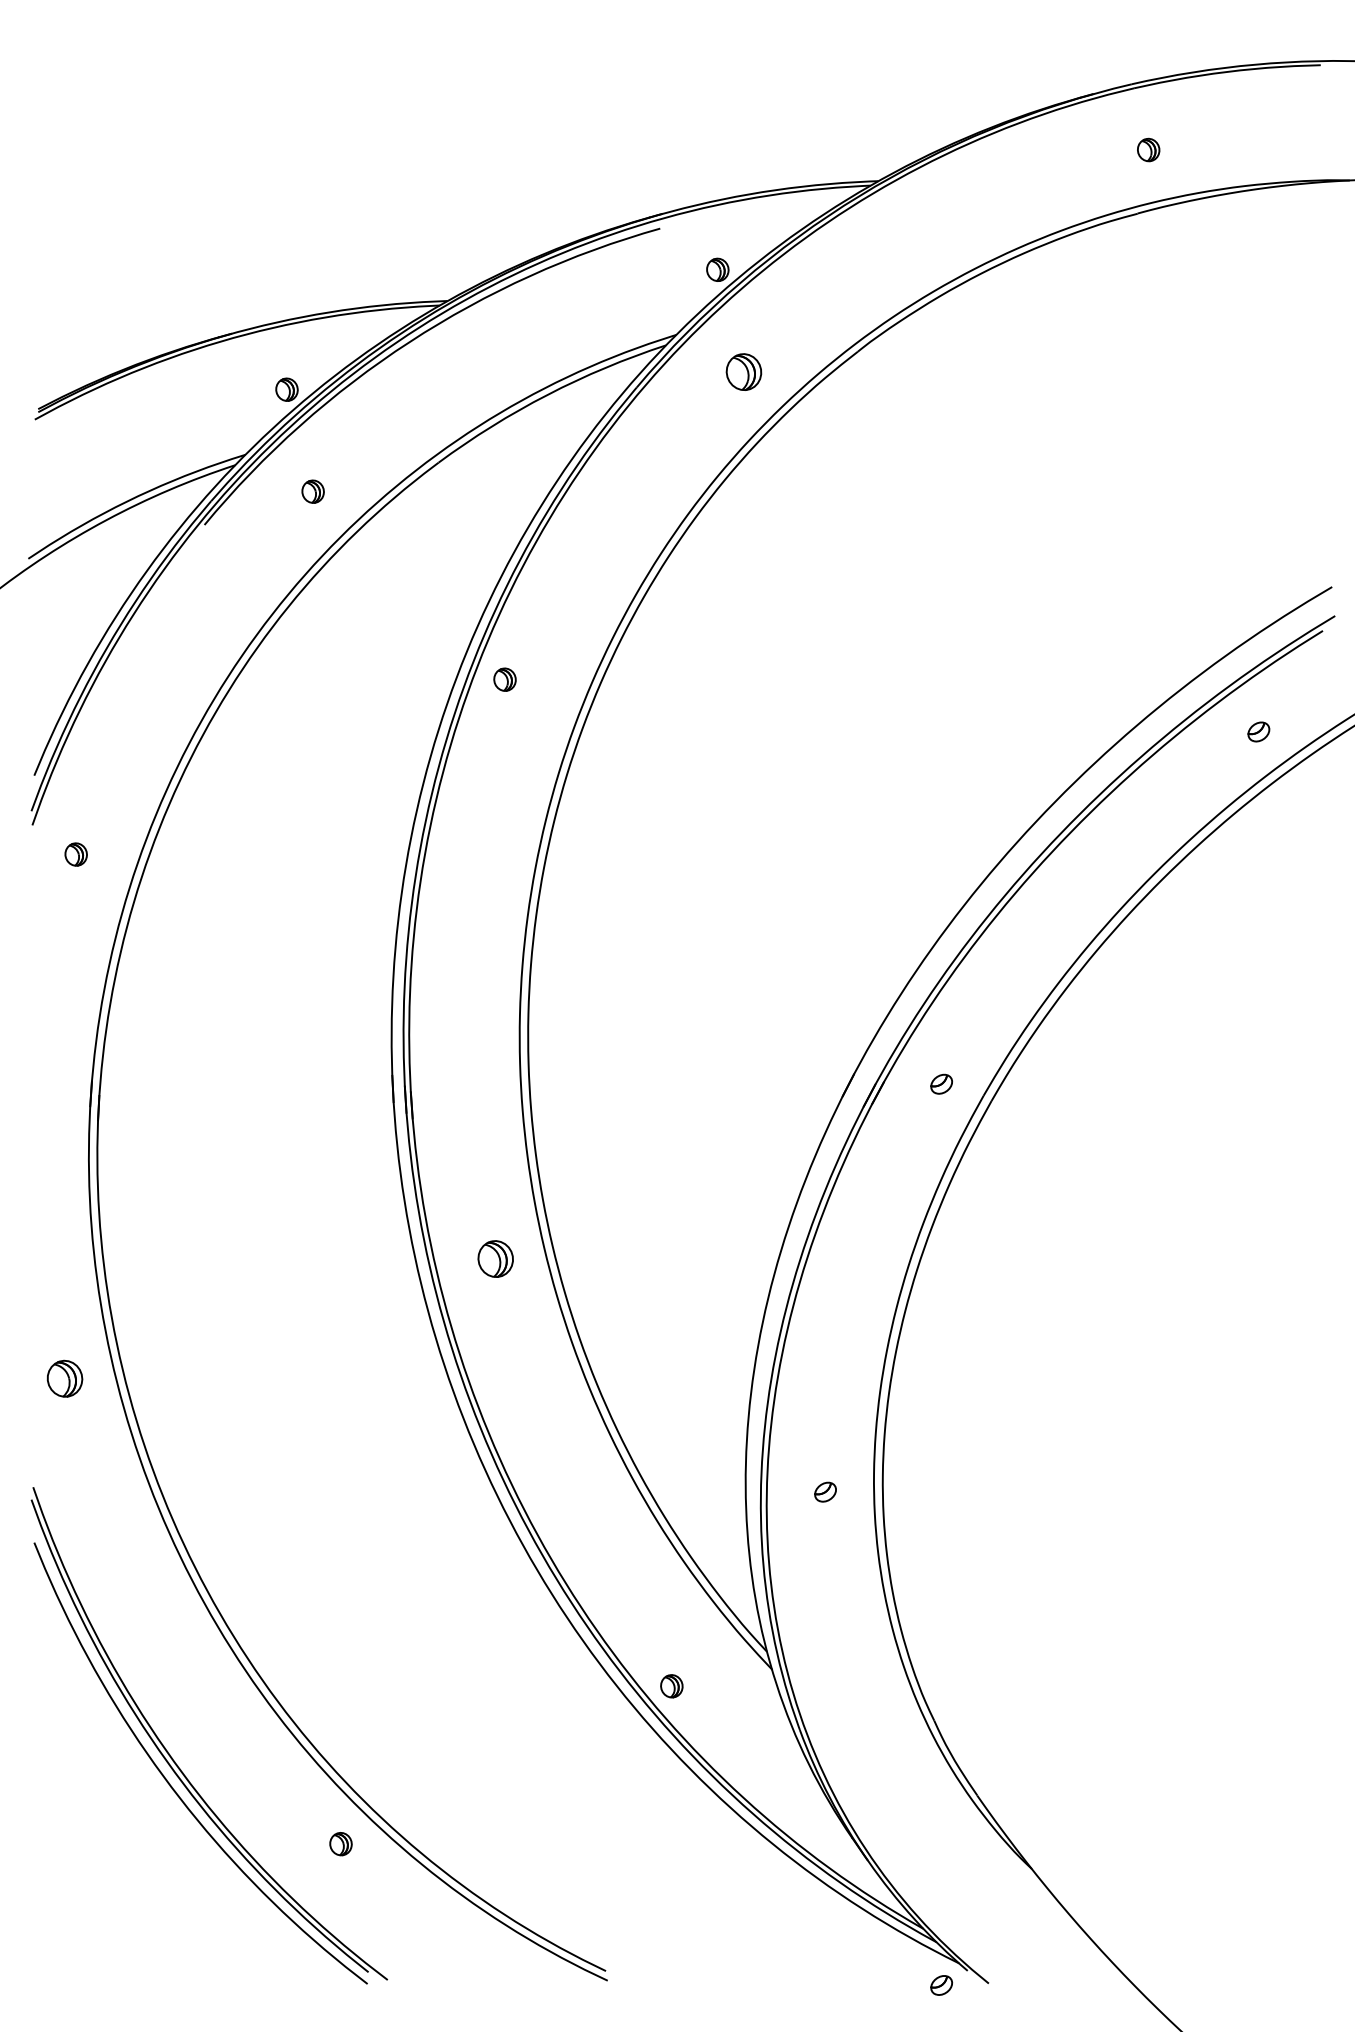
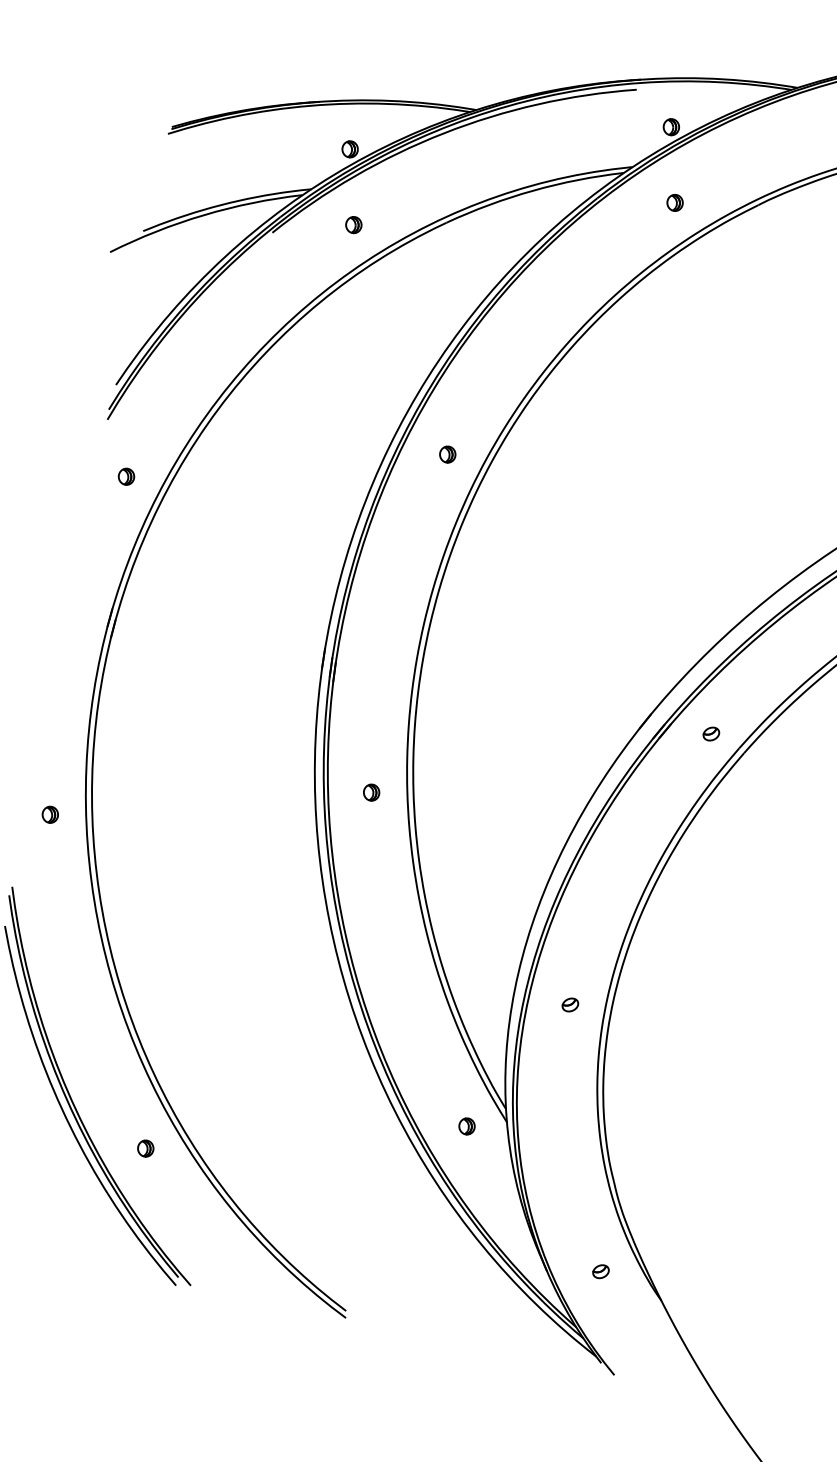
part: (743, 371) -> (674, 202), size x0.62
part: (504, 679) -> (447, 454), moved
part: (75, 854) -> (126, 476), moved
part: (495, 1258) -> (371, 792), size x0.62
part: (64, 1378) -> (50, 814), size x0.62
part: (671, 1686) -> (466, 1126), moved
part: (340, 1844) -> (145, 1148), moved
part: (941, 1985) -> (600, 1271), moved

